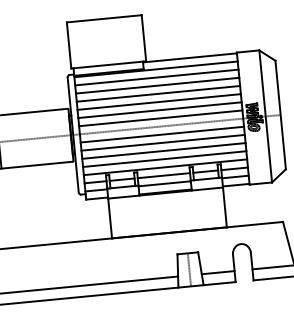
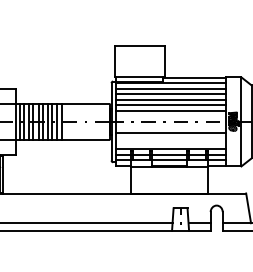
line: (161, 118) -> (171, 116), removed
line: (162, 134) -> (171, 127), removed
line: (164, 151) -> (171, 138), removed
line: (165, 158) -> (171, 143), removed

